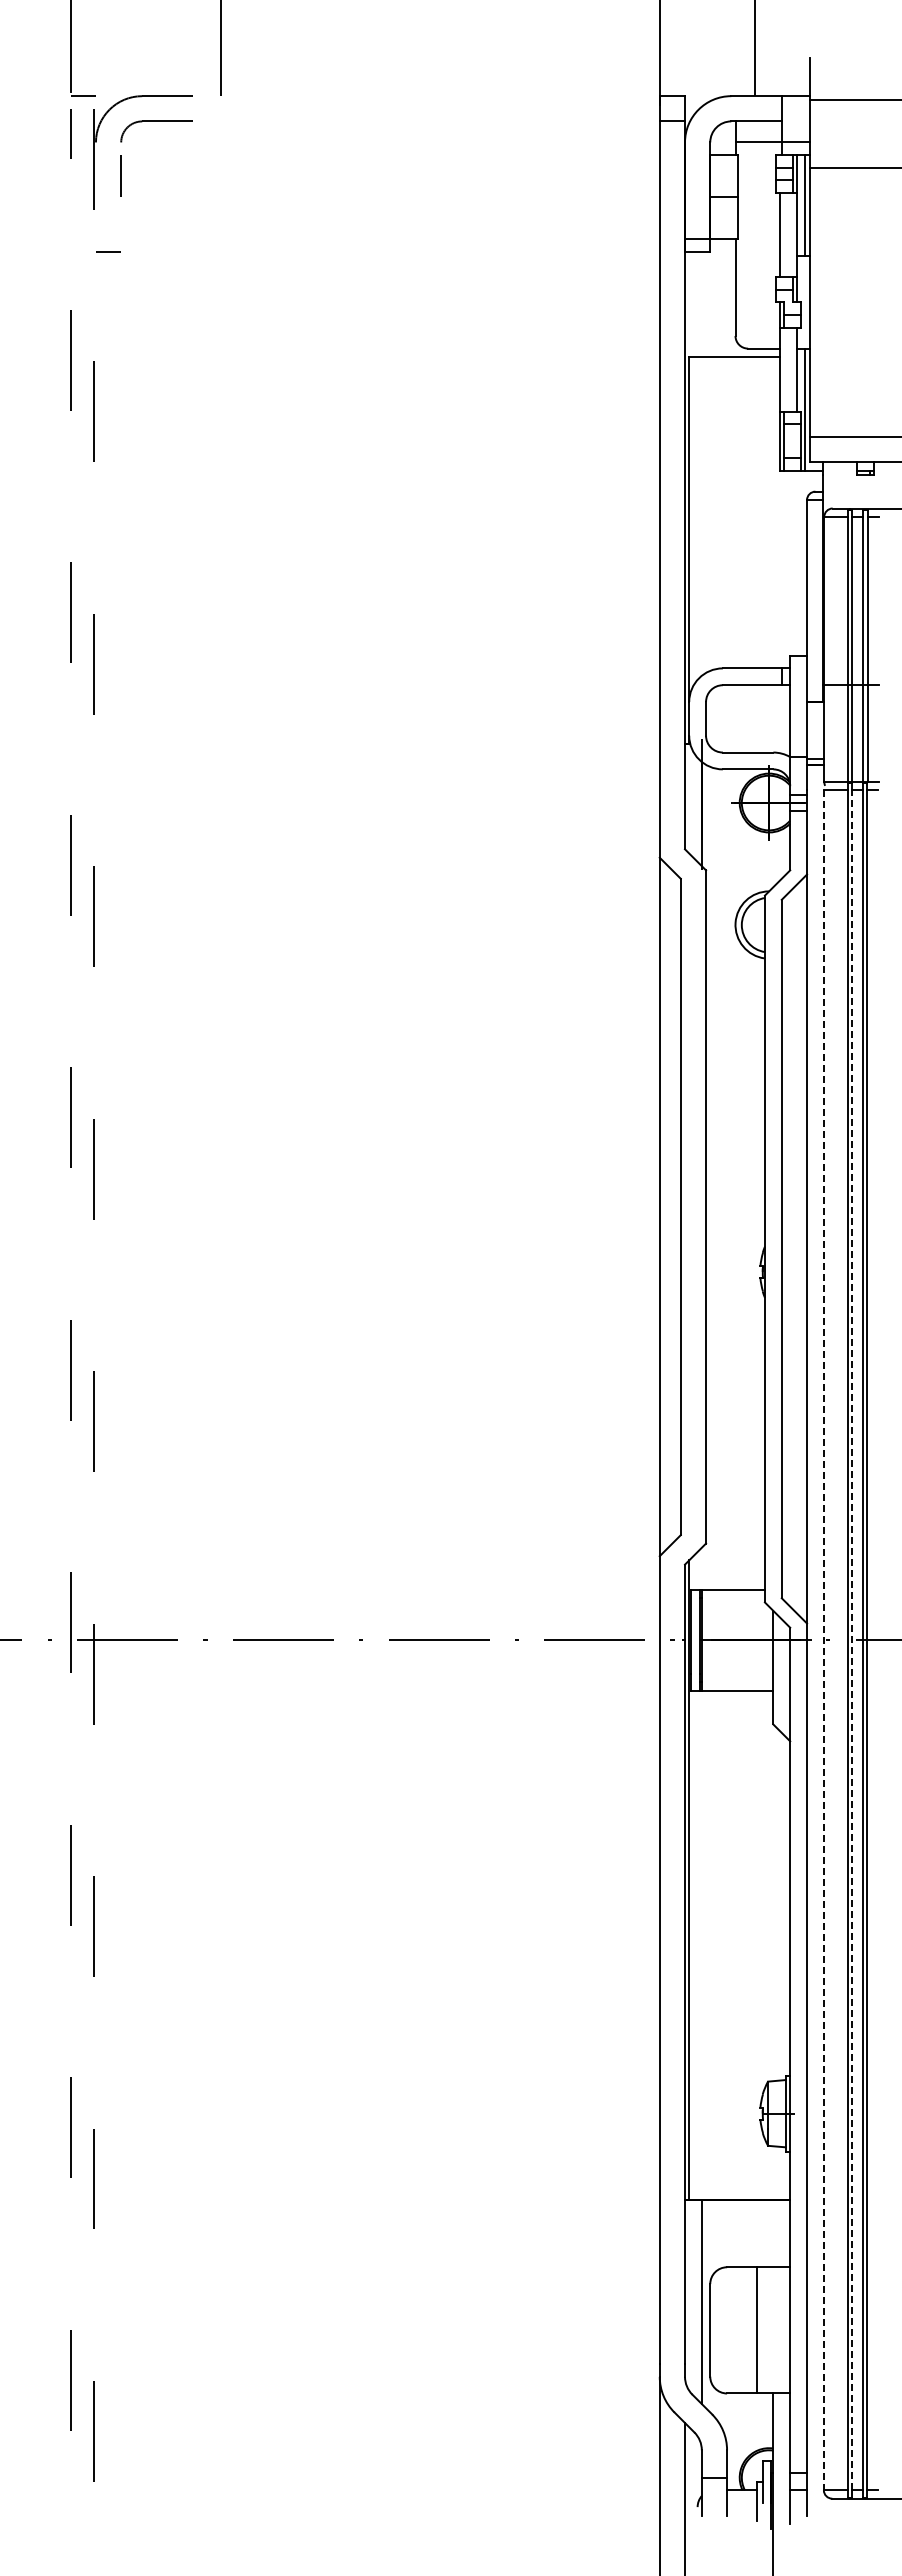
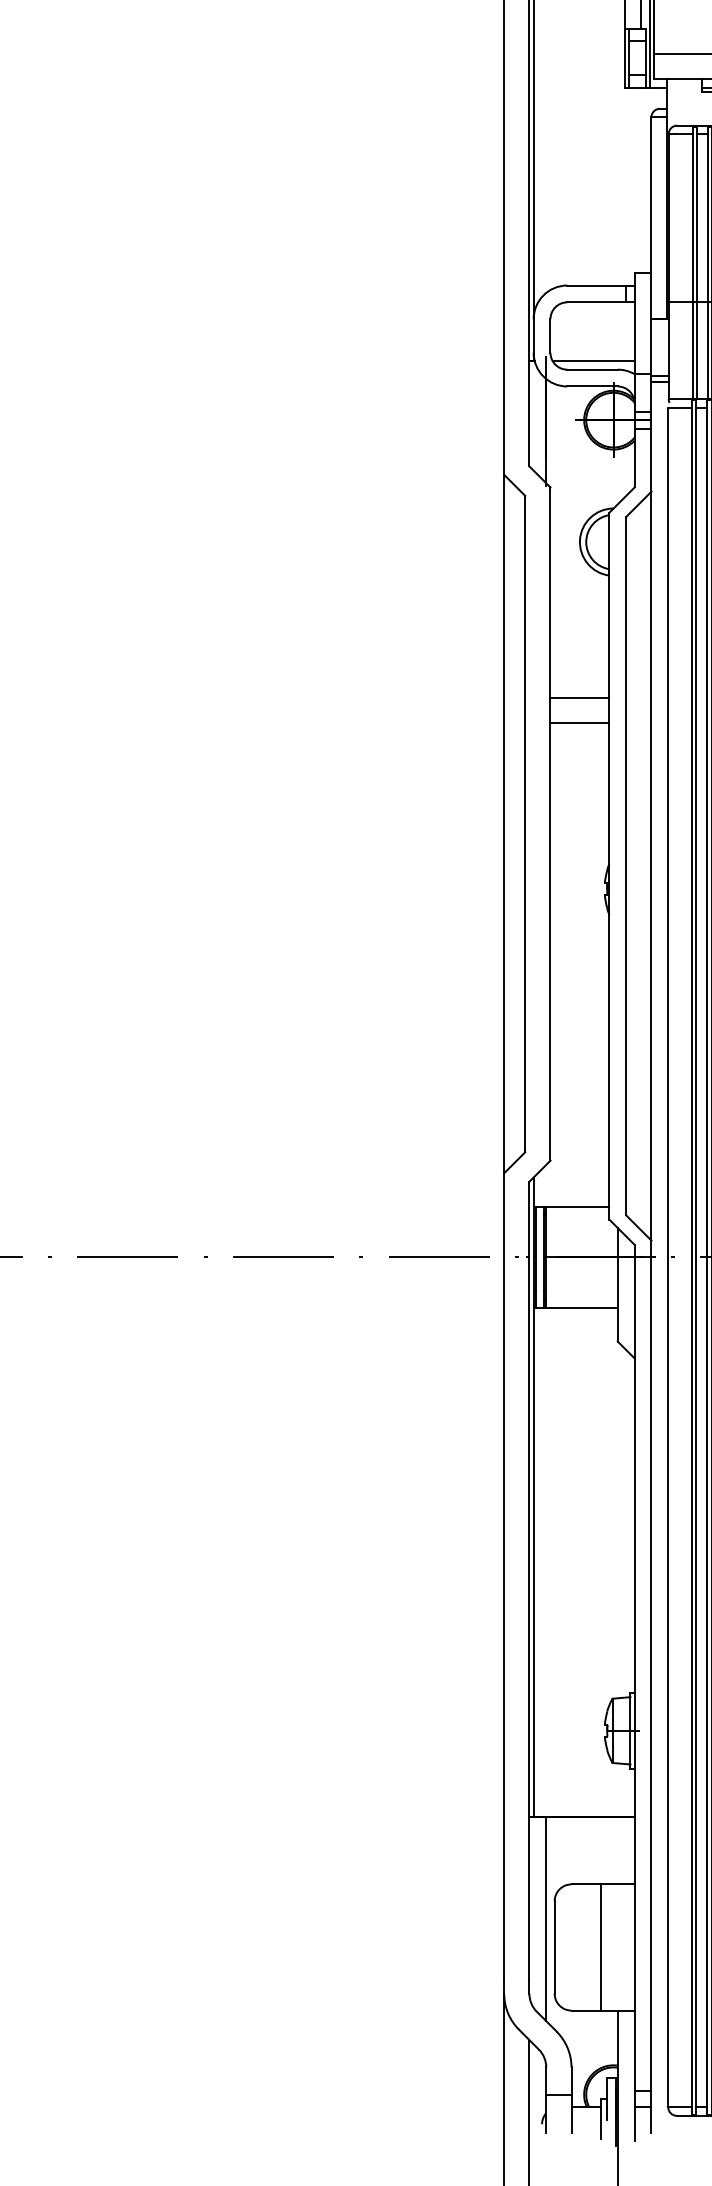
line: (749, 744) -> (593, 361), added
line: (735, 1080) -> (579, 697), added
line: (735, 1105) -> (579, 722), added
line: (823, 1640) -> (667, 1257), dashed -> solid
line: (852, 1640) -> (696, 1257), dashed -> solid

